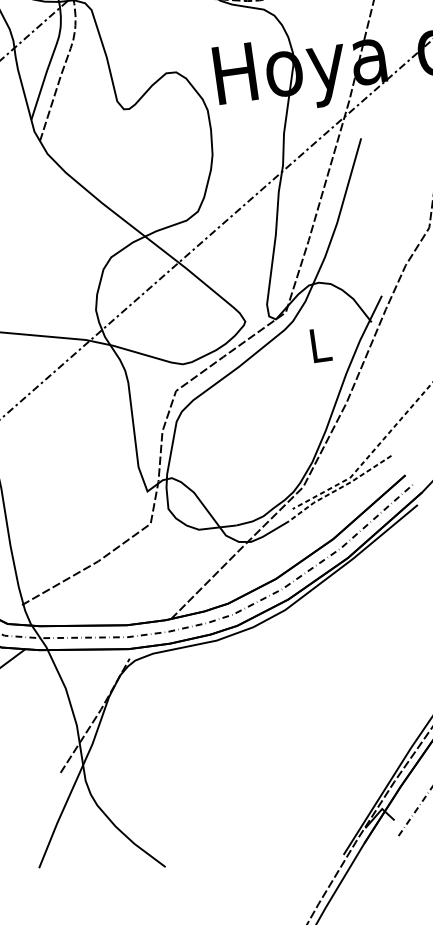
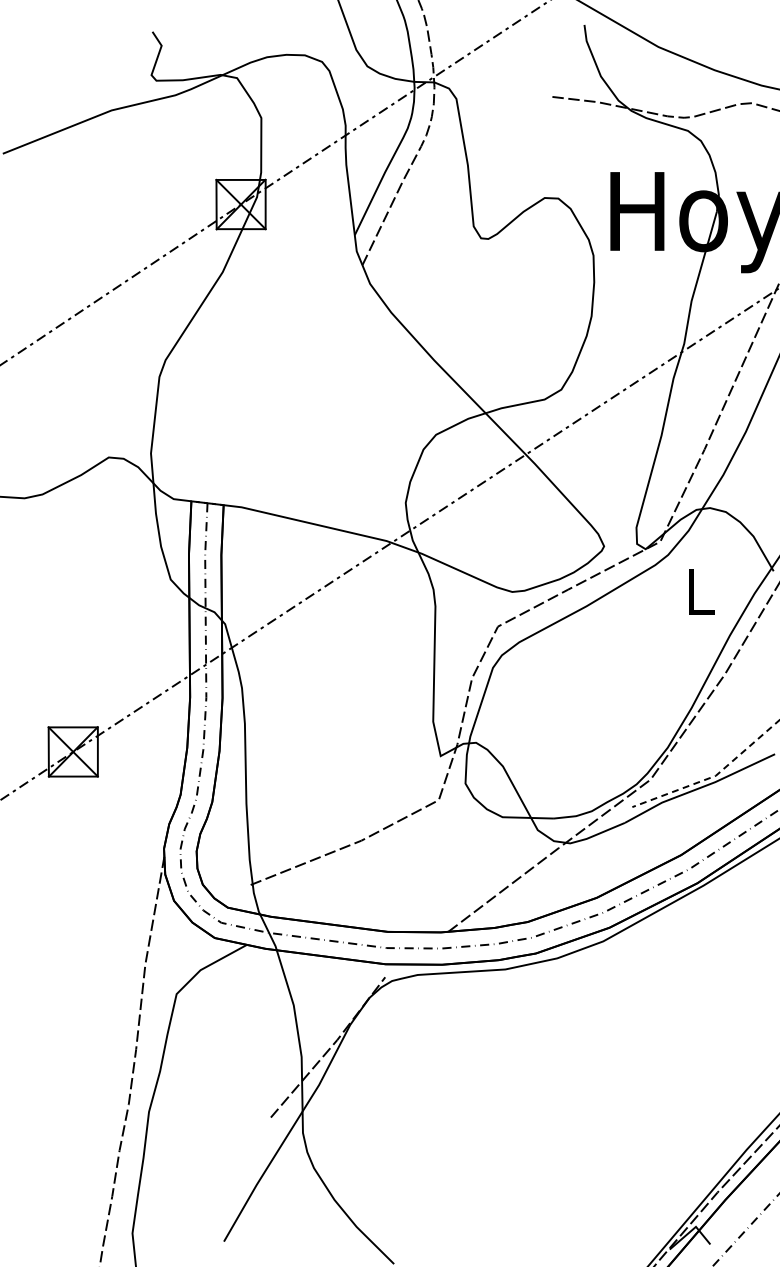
line: (339, 488) -> (699, 788), dashed -> solid

